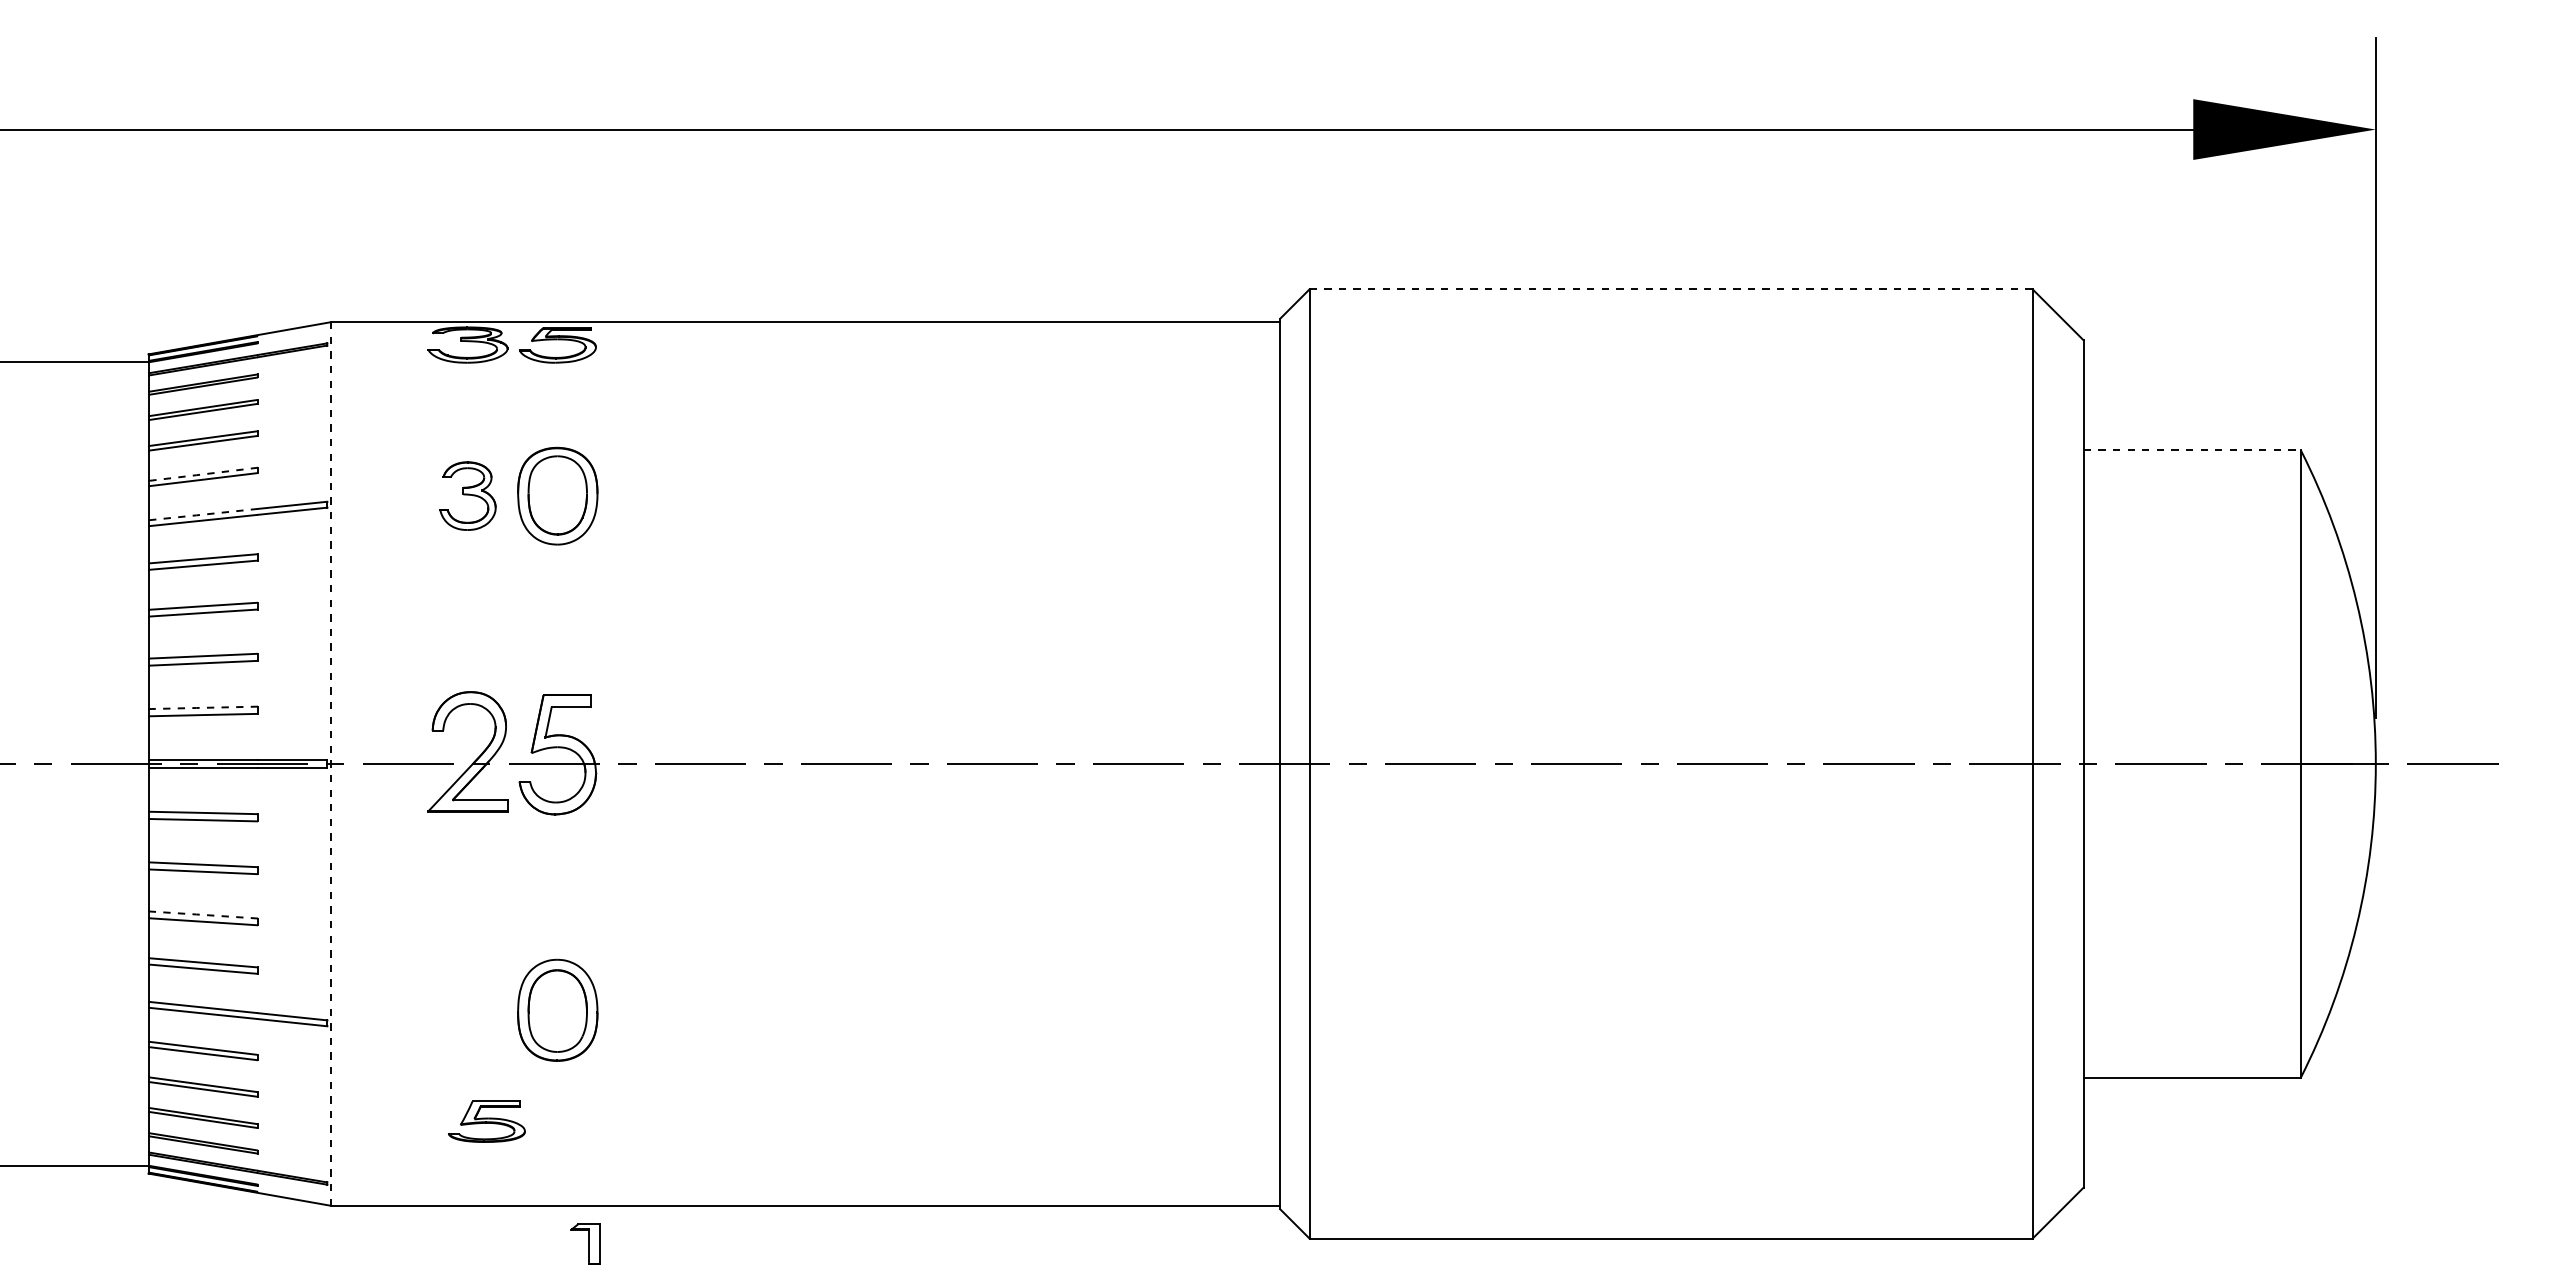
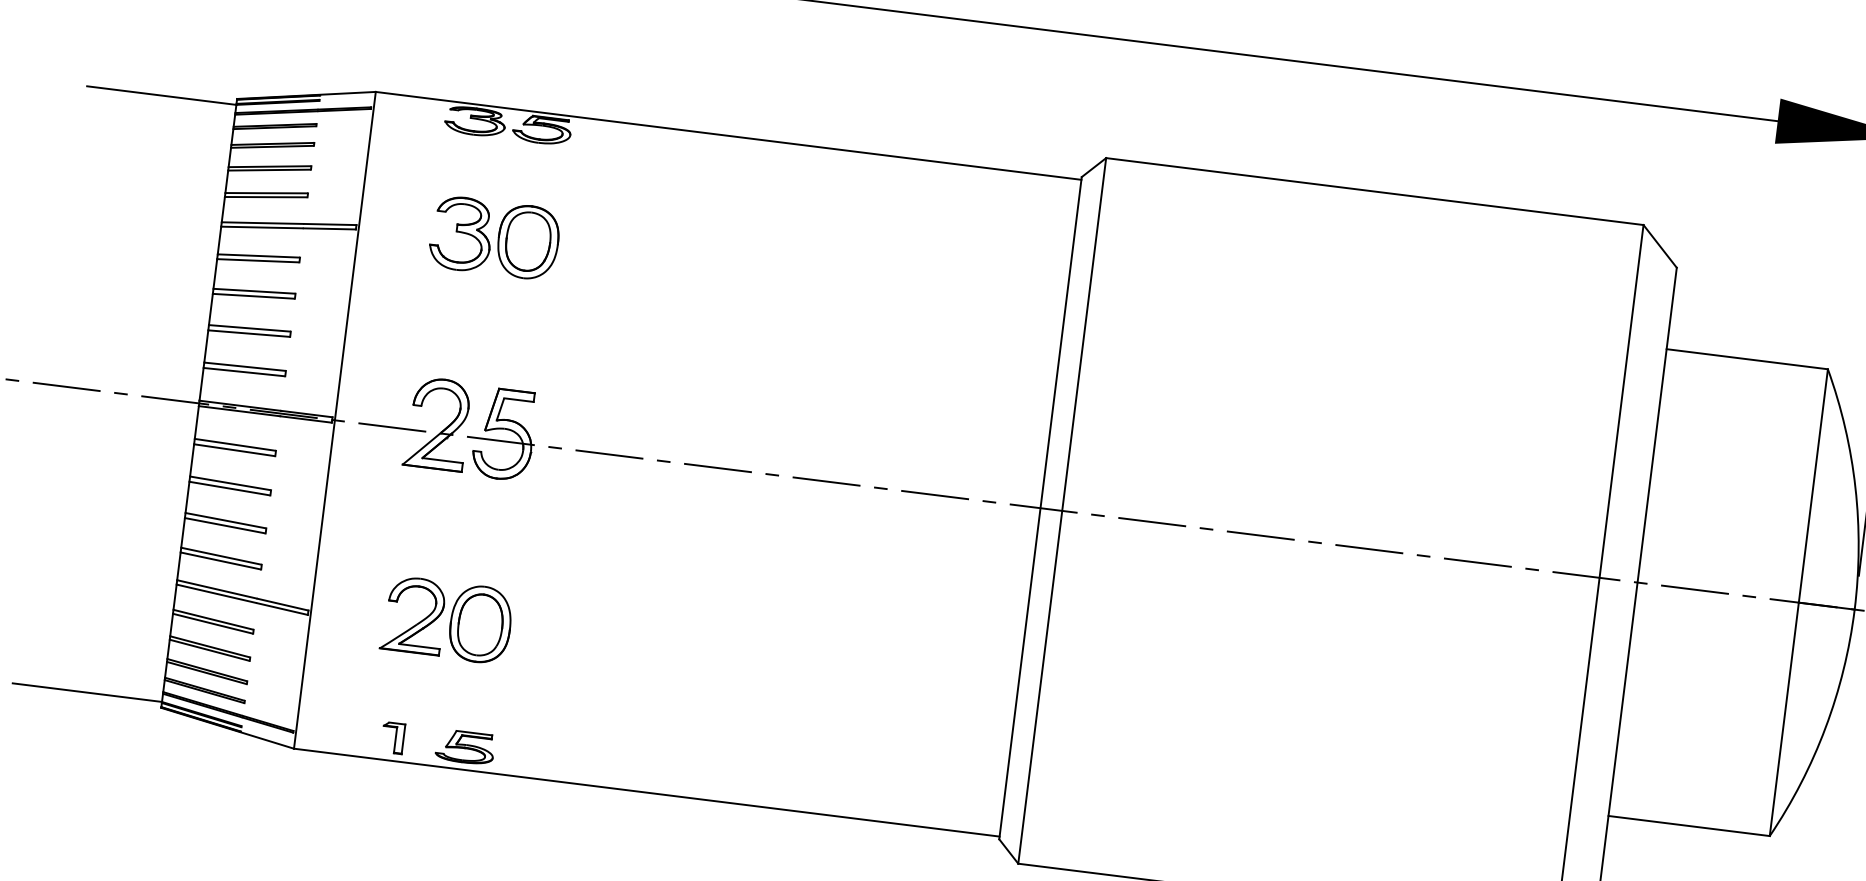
line: (1671, 289) -> (1375, 191), dashed -> solid
line: (2192, 449) -> (1747, 358), dashed -> solid
line: (202, 474) -> (266, 193), dashed -> solid
part: (467, 495) -> (461, 233), size x1.43
line: (202, 514) -> (262, 222), dashed -> solid
line: (202, 707) -> (244, 366), dashed -> solid
line: (331, 763) -> (335, 419), dashed -> solid
line: (202, 914) -> (225, 520), dashed -> solid
part: (474, 1018) -> (417, 622), added
part: (486, 1121) -> (465, 747), moved
part: (585, 1243) -> (393, 737), moved

